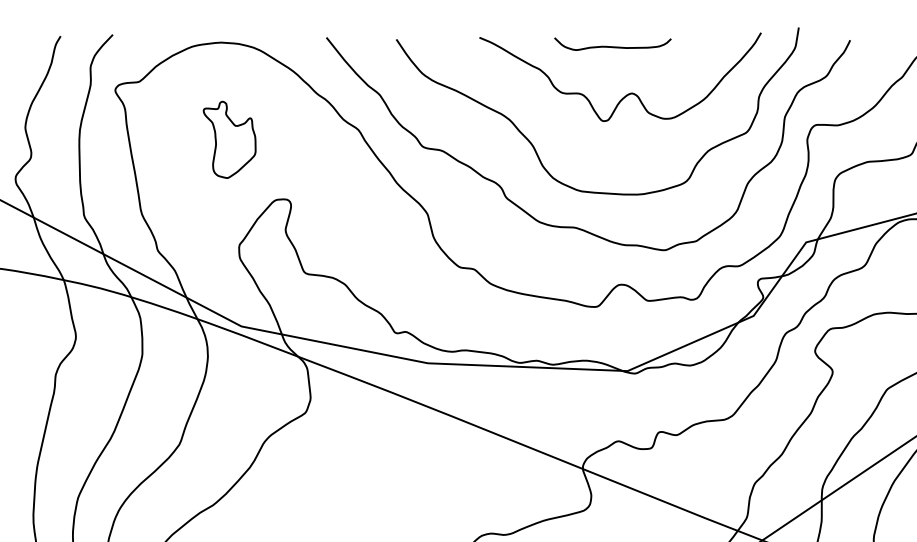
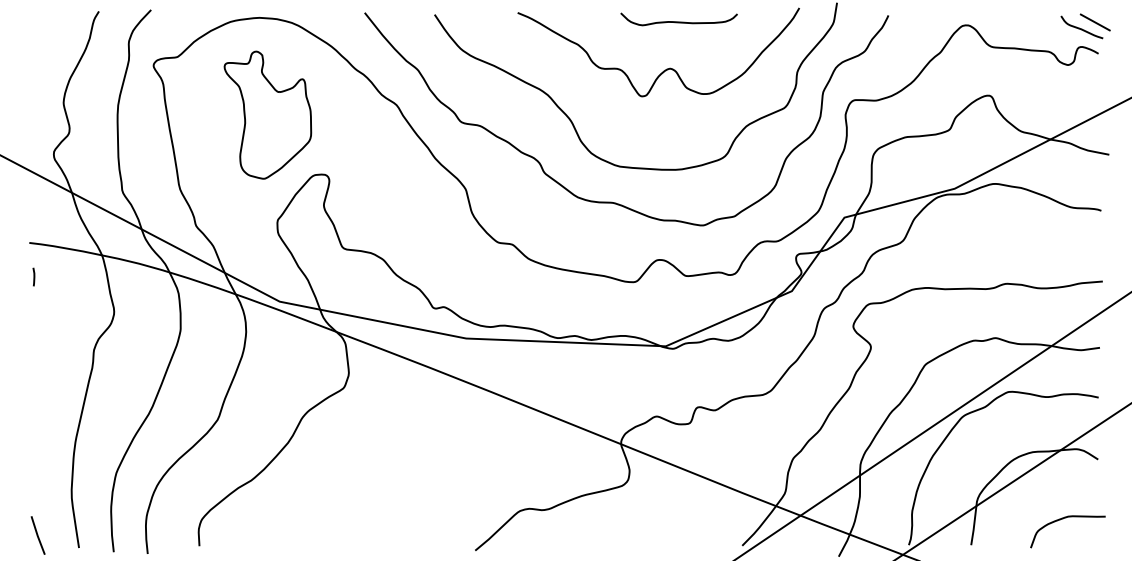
curve: (612, 46) -> (678, 21), moved
part: (229, 139) -> (267, 114), size x1.67

